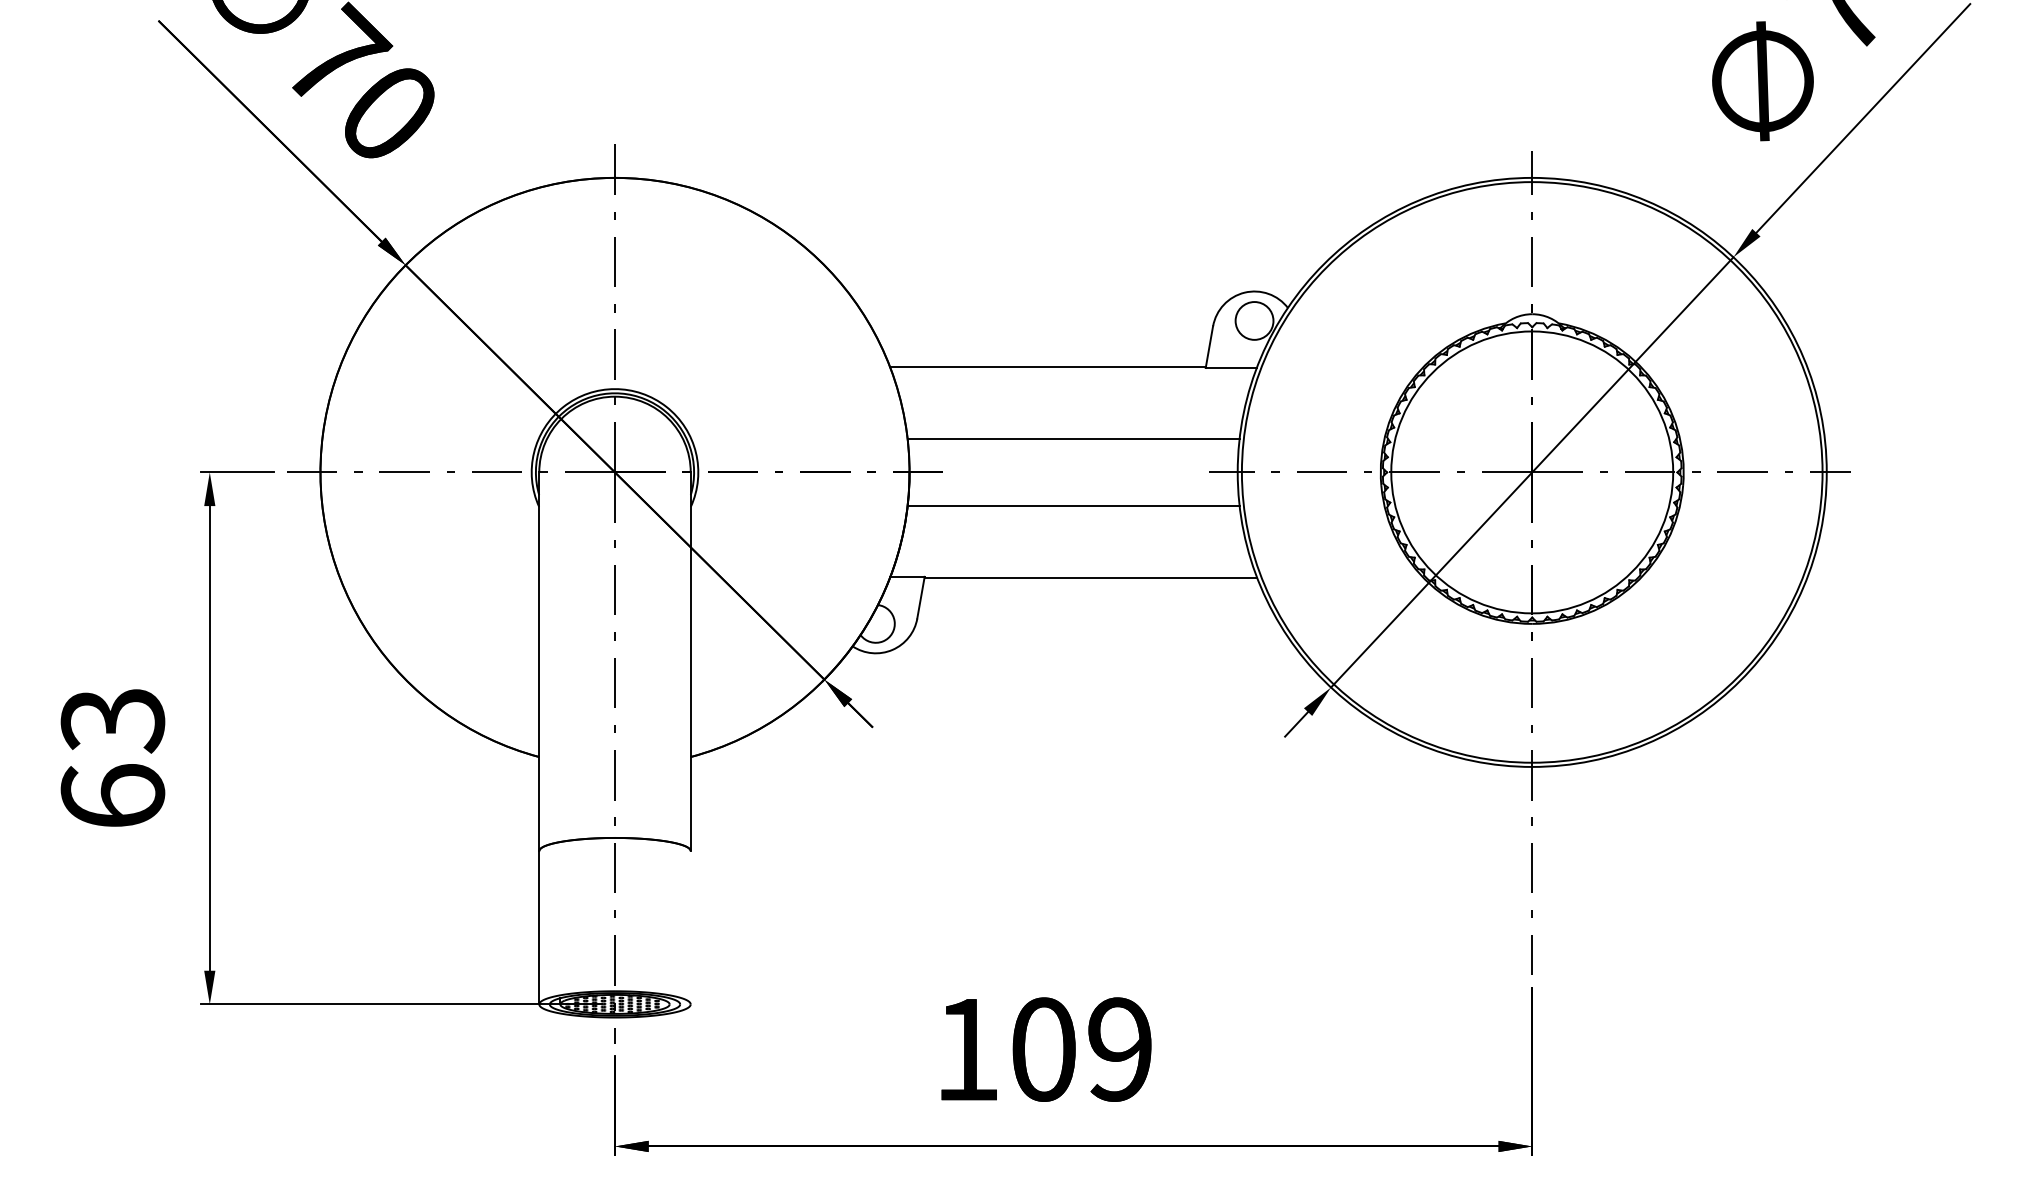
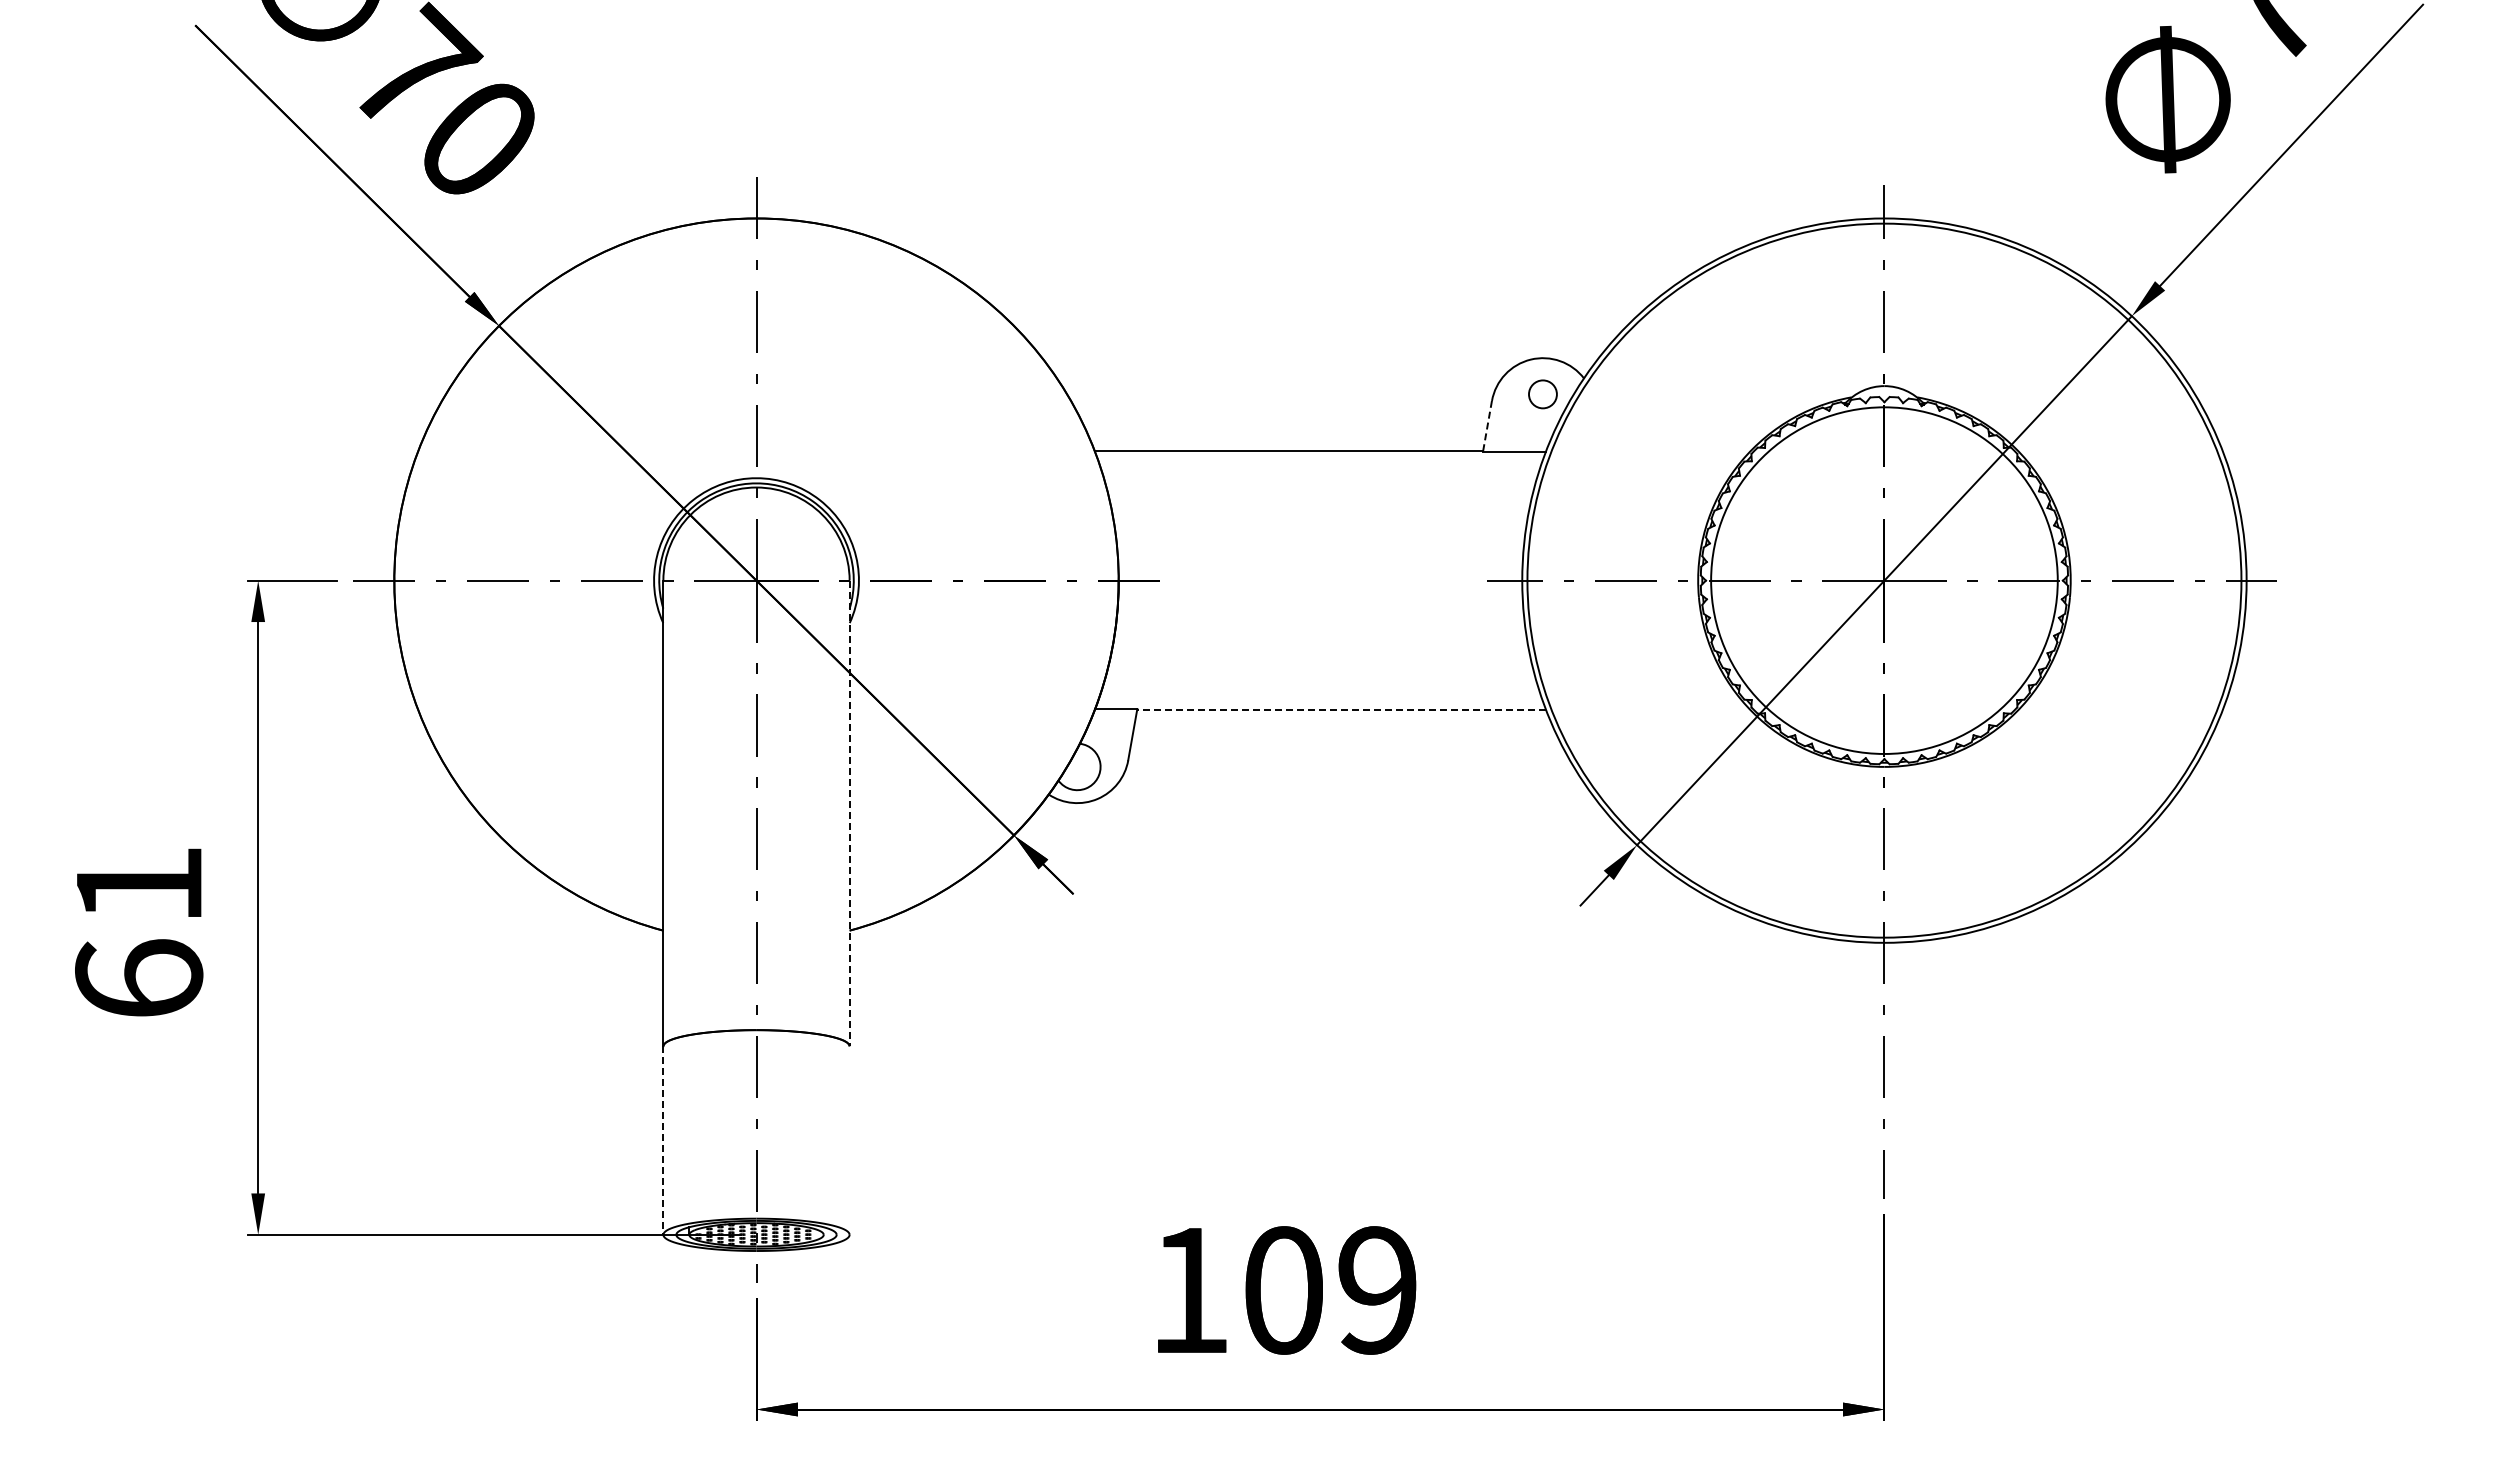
circle: (1254, 321) -> (1542, 394), size x0.6
line: (1209, 347) -> (1487, 427), solid -> dashed
line: (1073, 438) -> (1320, 539), removed
line: (1073, 506) -> (1320, 622), removed
line: (1090, 578) -> (1341, 710), solid -> dashed
line: (690, 661) -> (849, 813), solid -> dashed
text: (113, 721) -> (139, 886), 63 -> 61
line: (539, 928) -> (663, 1141), solid -> dashed

